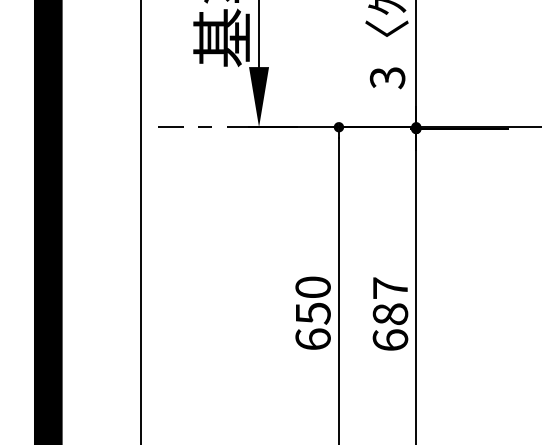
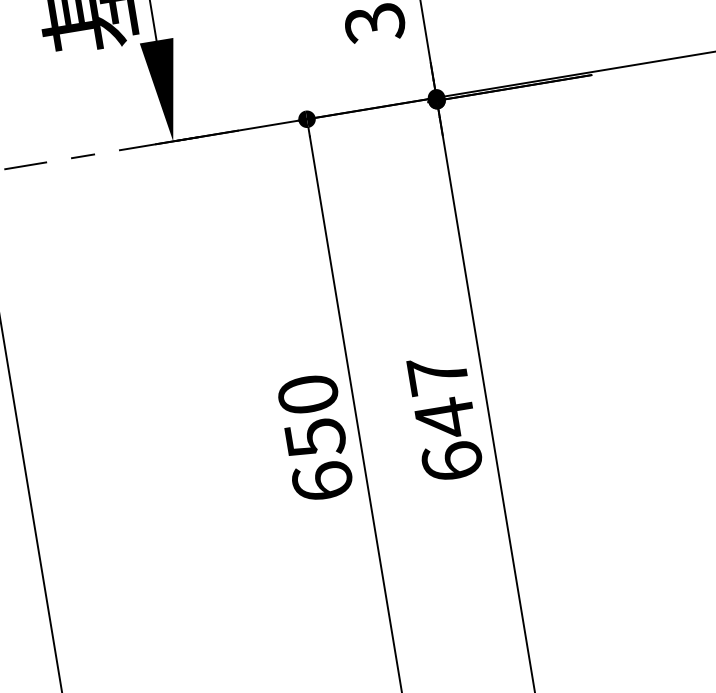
text: (390, 314) -> (445, 418), 687 -> 647

